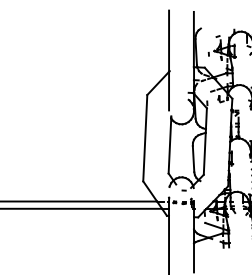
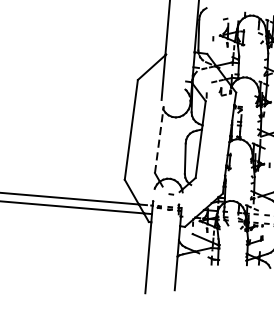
line: (169, 146) -> (158, 141), solid -> dashed

